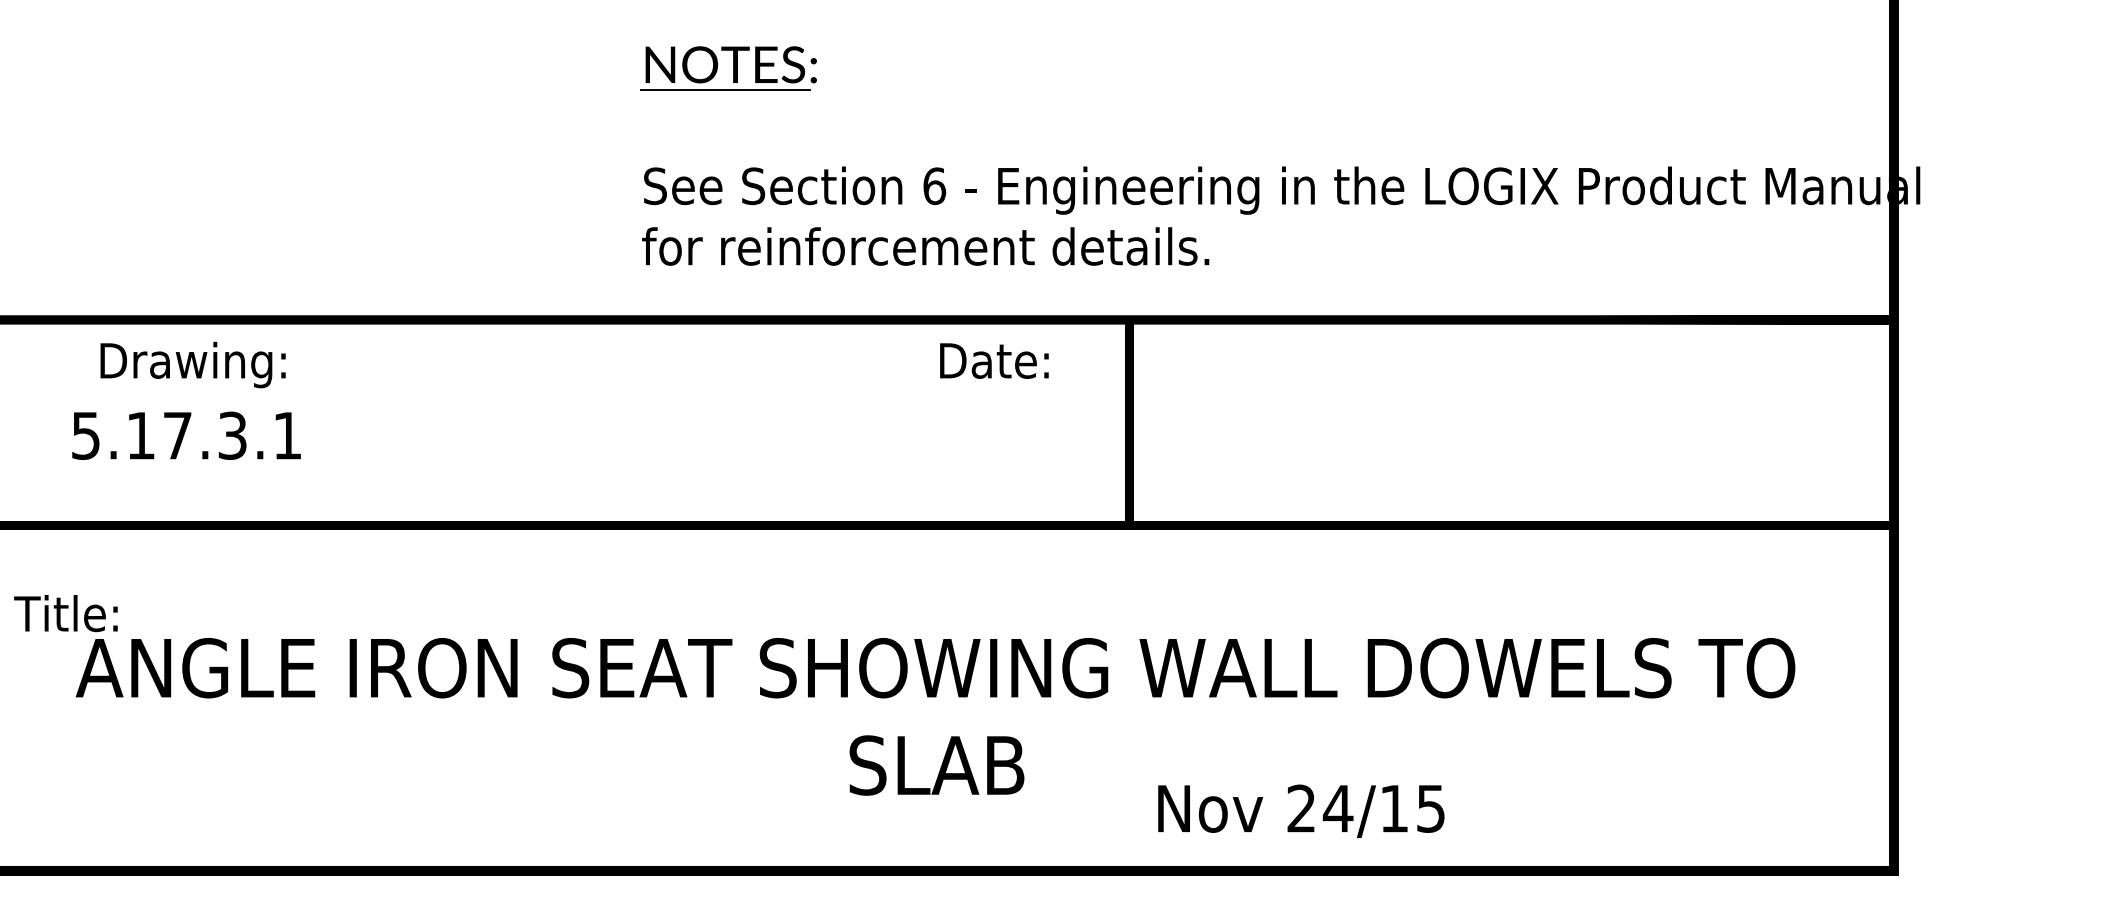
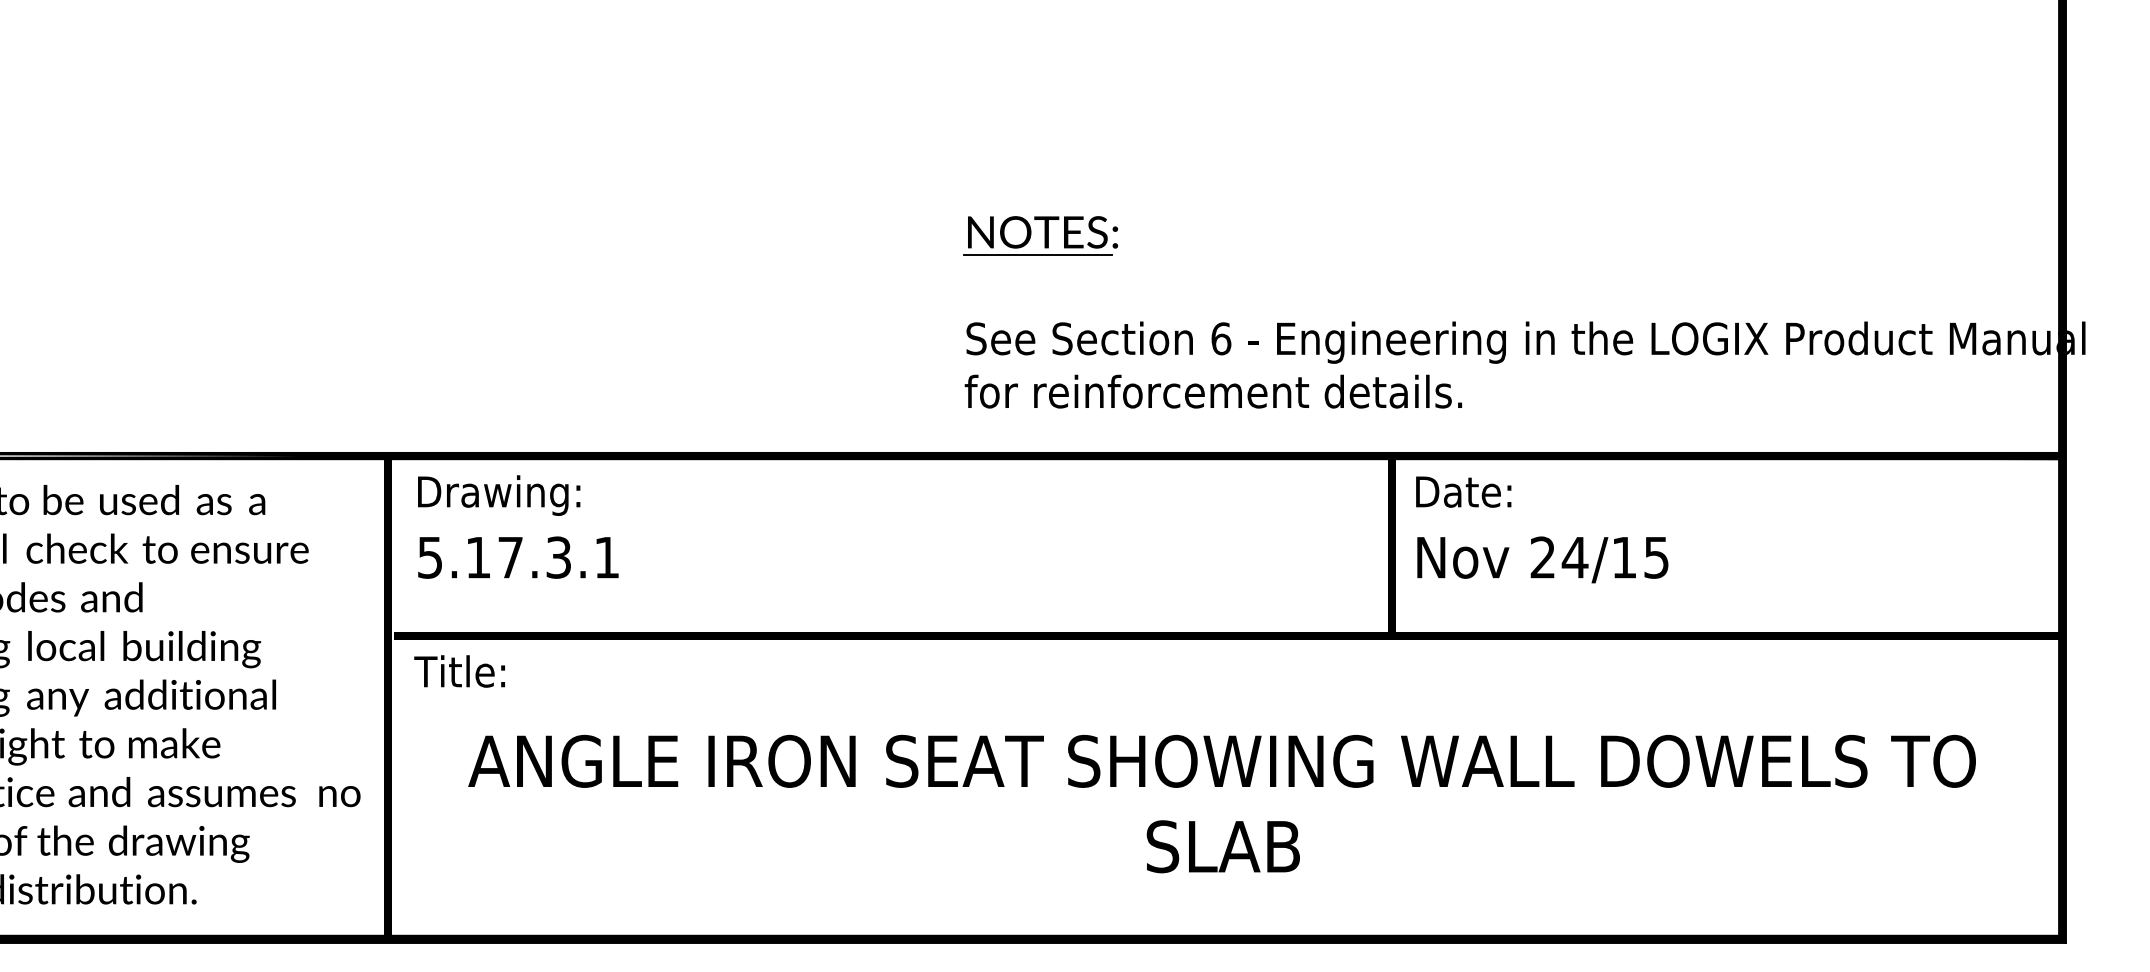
text: (994, 360) -> (1463, 491), moved
text: (193, 364) -> (499, 495), moved
text: (186, 435) -> (518, 557), moved
text: (65, 613) -> (459, 671), moved
text: (1300, 810) -> (1542, 559), moved

